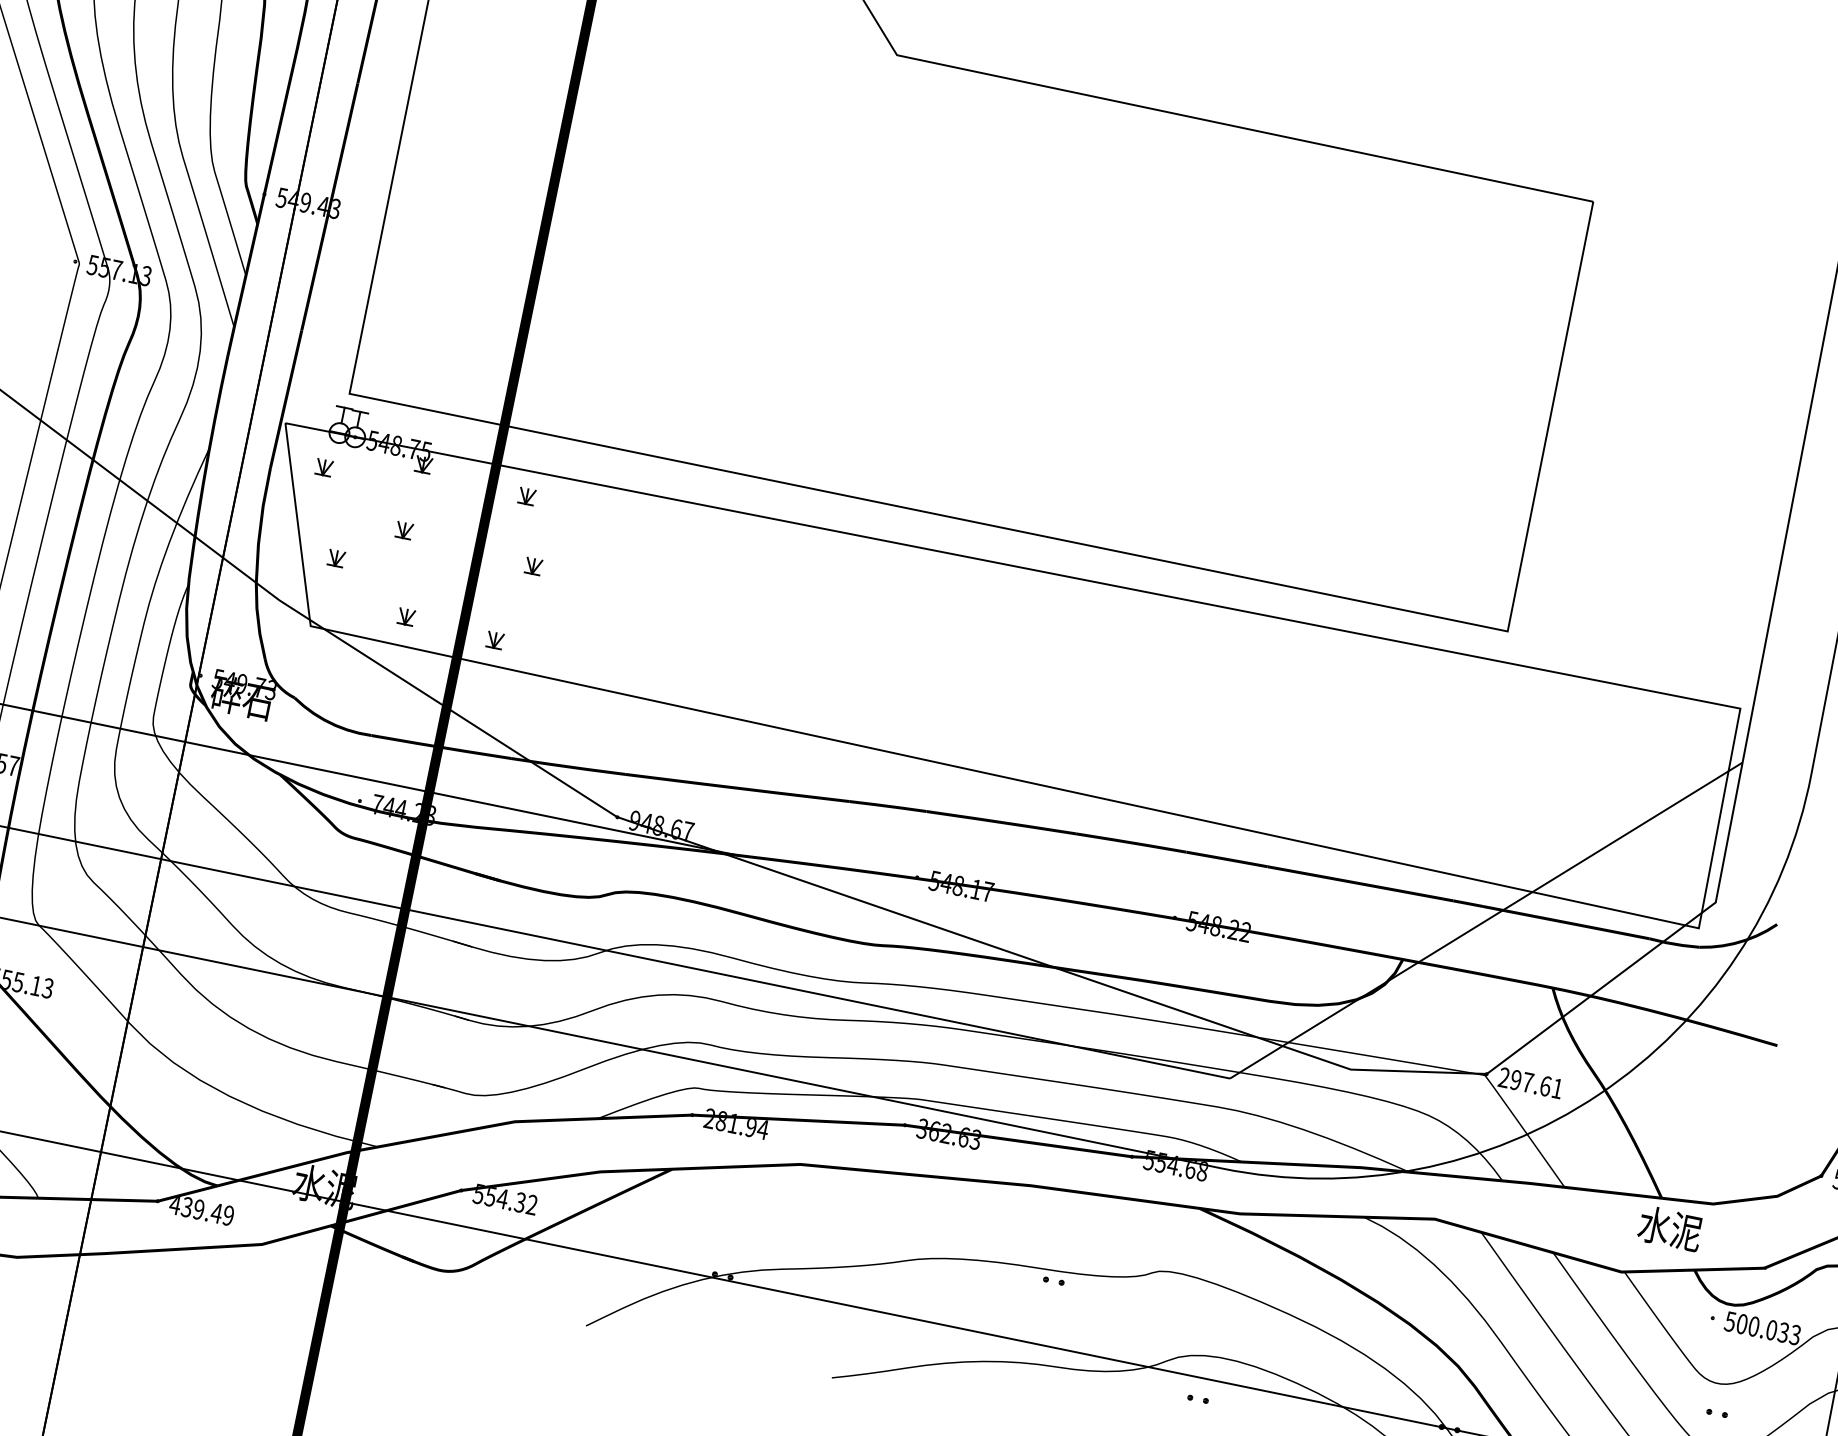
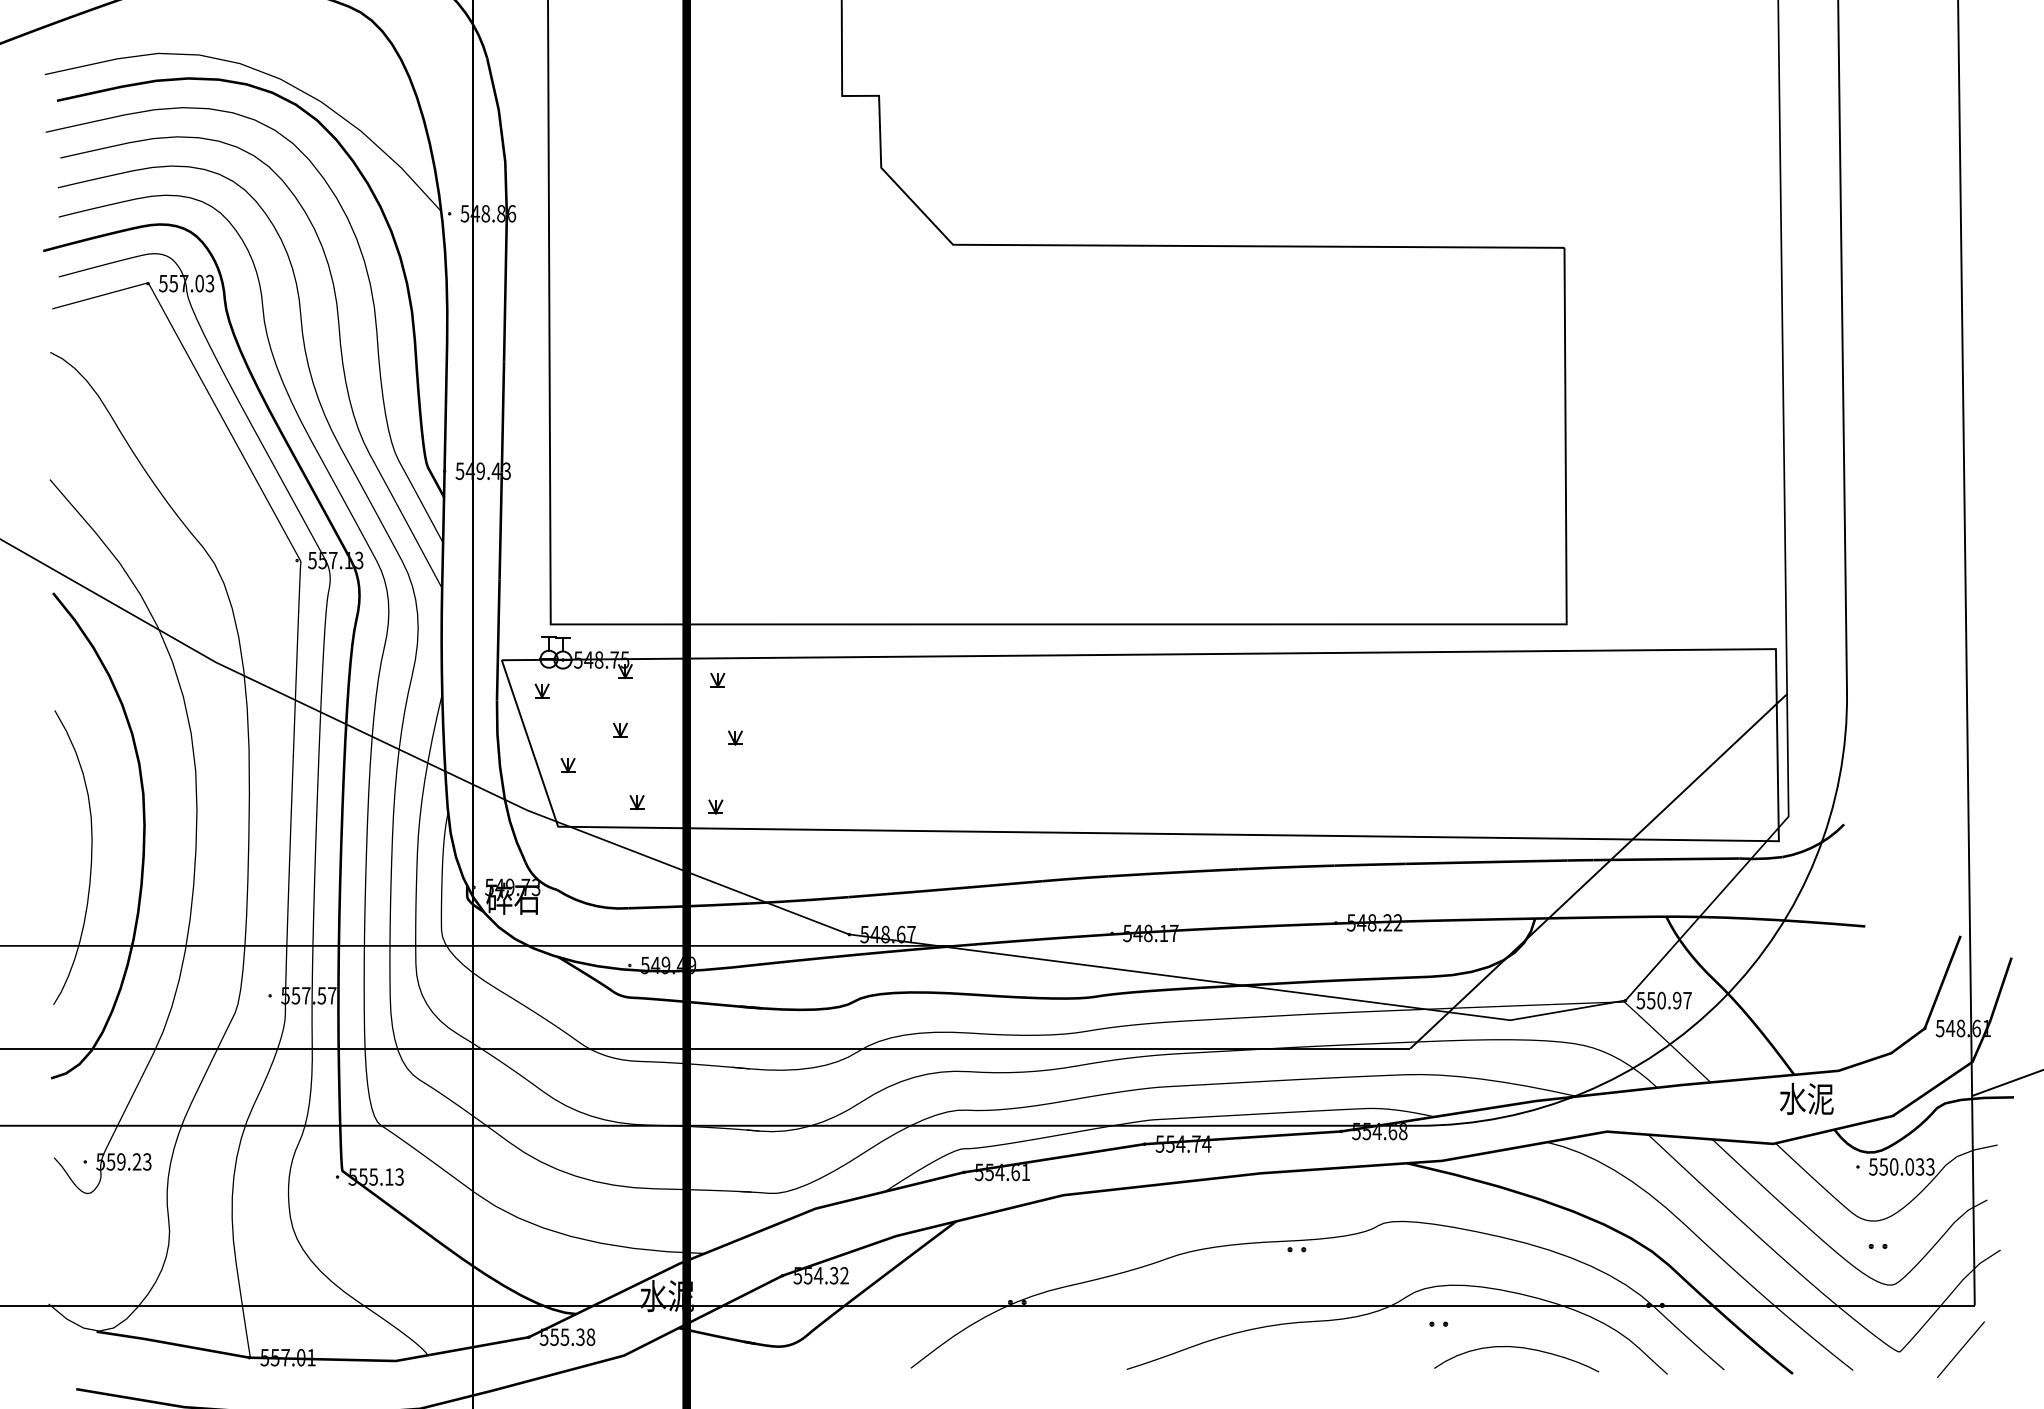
text: (403, 810) -> (668, 965), 744.23 -> 549.49
text: (634, 820) -> (864, 934), 948.67 -> 548.67
text: (1530, 1082) -> (1663, 1000), 297.61 -> 550.97
text: (736, 1124) -> (1002, 1172), 281.94 -> 554.61
text: (949, 1133) -> (1183, 1143), 362.63 -> 554.74
text: (201, 1210) -> (567, 1337), 439.49 -> 555.38
text: (1741, 1323) -> (1883, 1166), 500.033 -> 550.033

